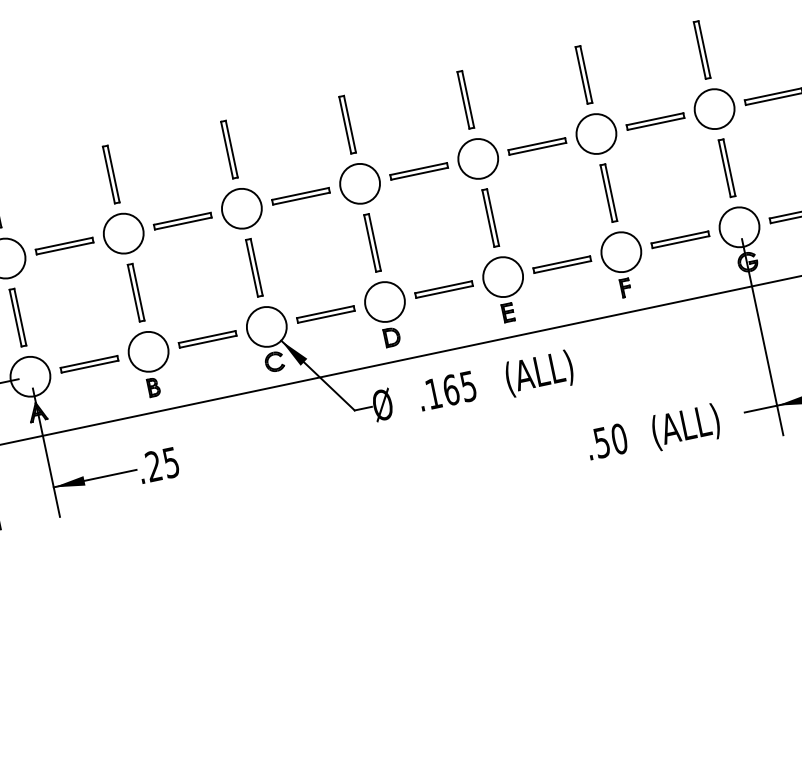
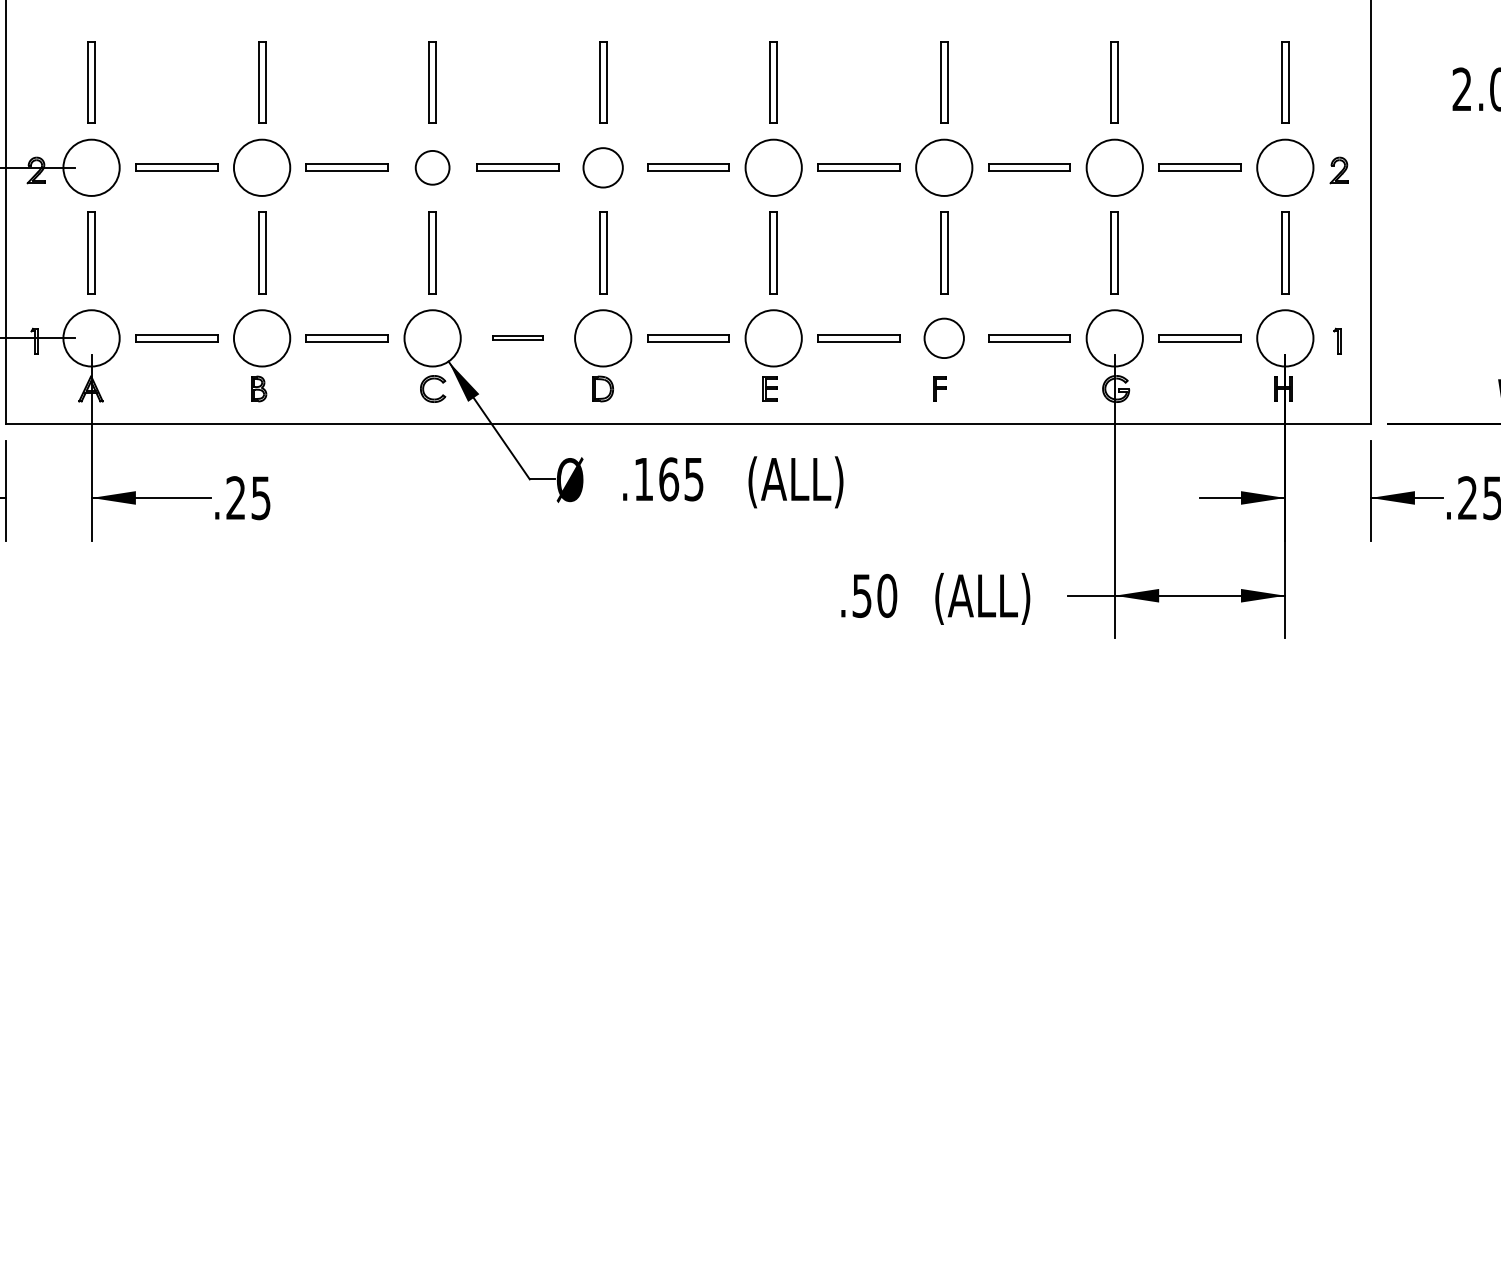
circle: (360, 183) -> (603, 167), size x0.7
circle: (241, 208) -> (432, 167), size x0.6
circle: (621, 252) -> (944, 338), size x0.7
part: (325, 314) -> (517, 338), size x0.6

